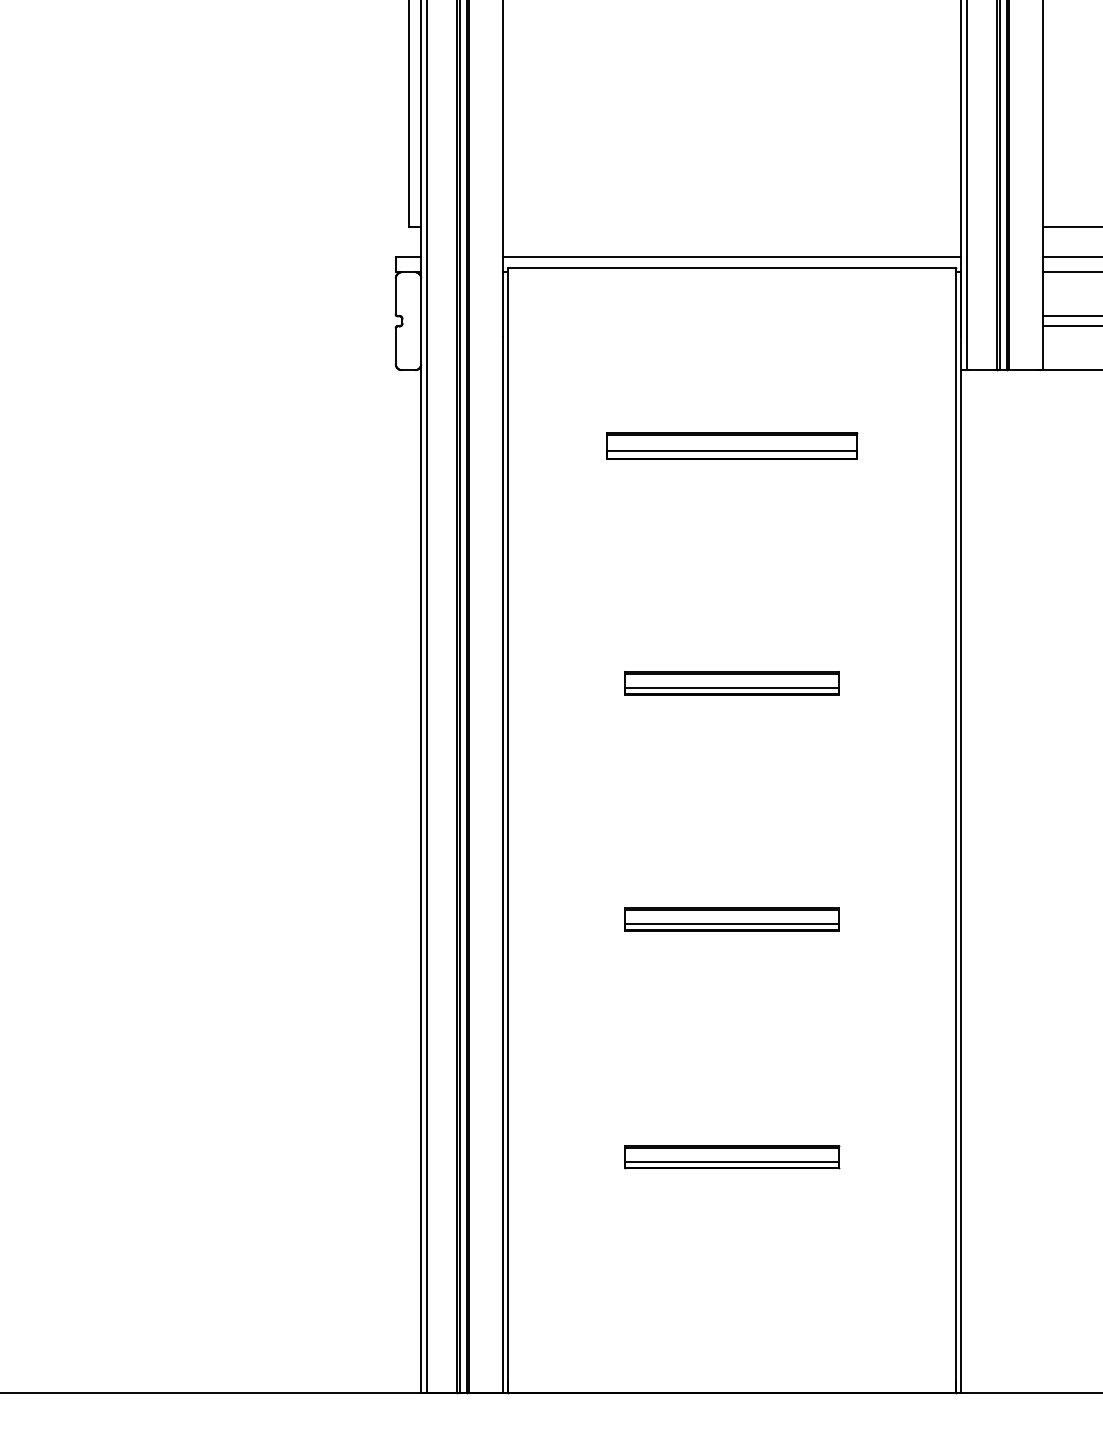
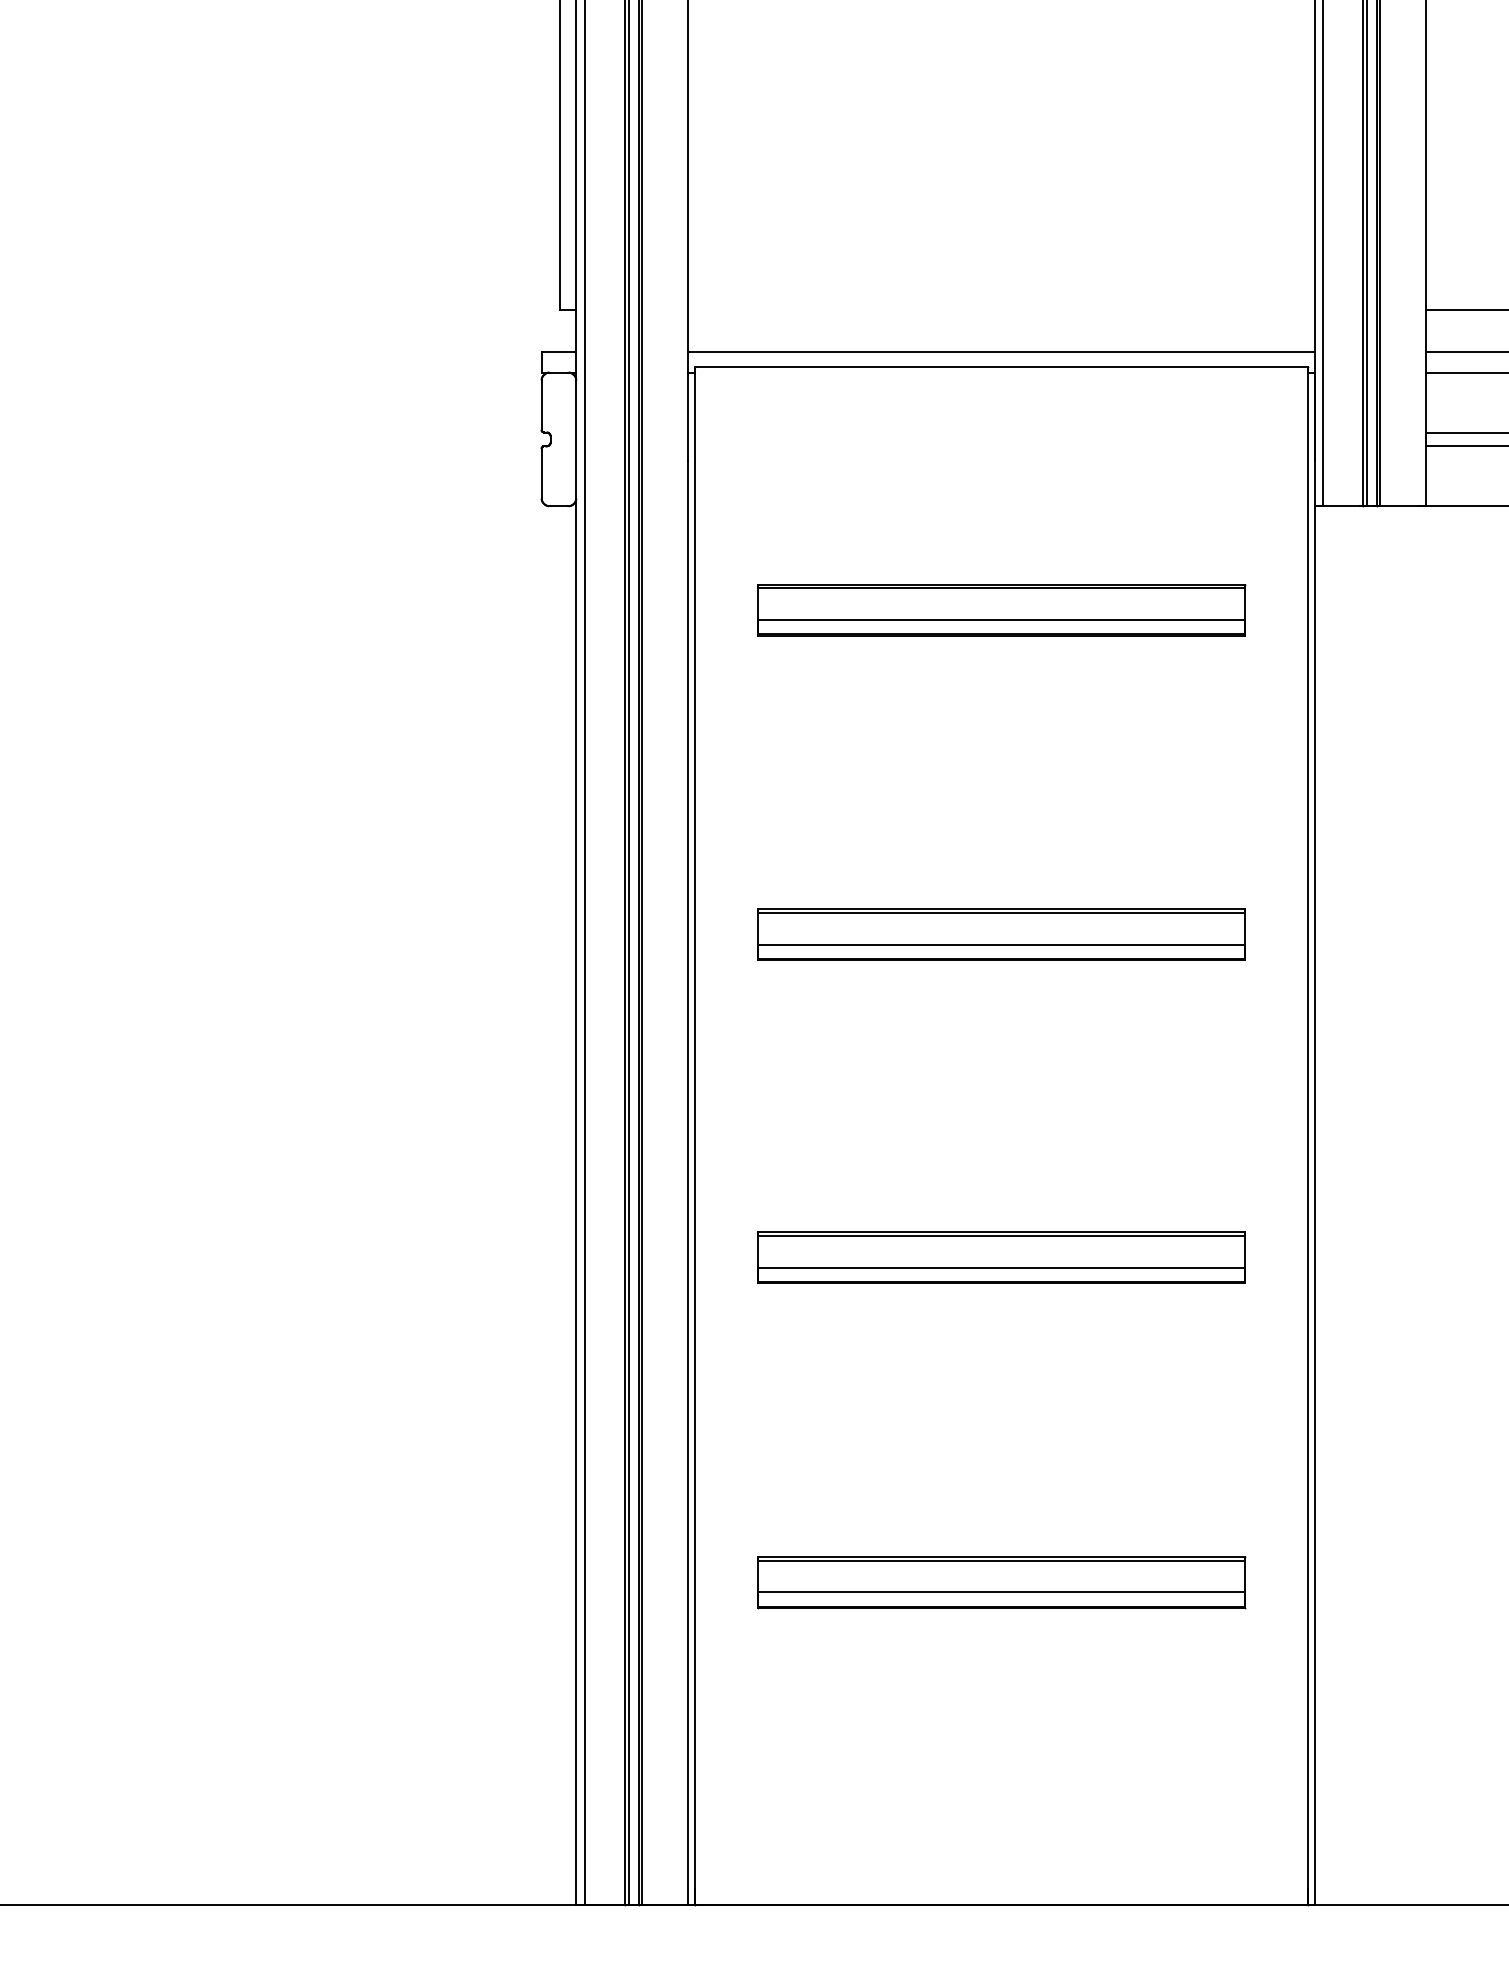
part: (732, 446) -> (1001, 610), size x1.43
part: (732, 683) -> (1001, 934), size x1.67
part: (732, 919) -> (1001, 1257), size x1.67
part: (732, 1157) -> (1001, 1582), size x1.67

